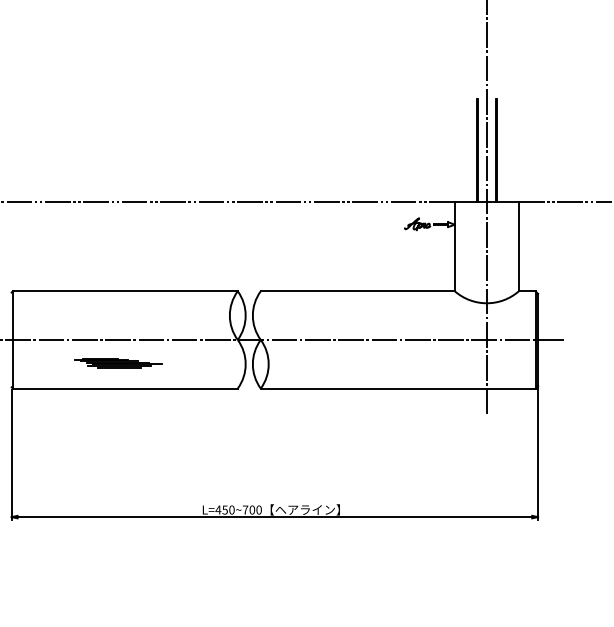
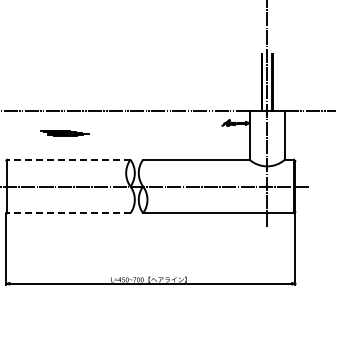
line: (124, 290) -> (68, 159), solid -> dashed
part: (117, 363) -> (64, 133), moved
line: (124, 389) -> (68, 213), solid -> dashed

